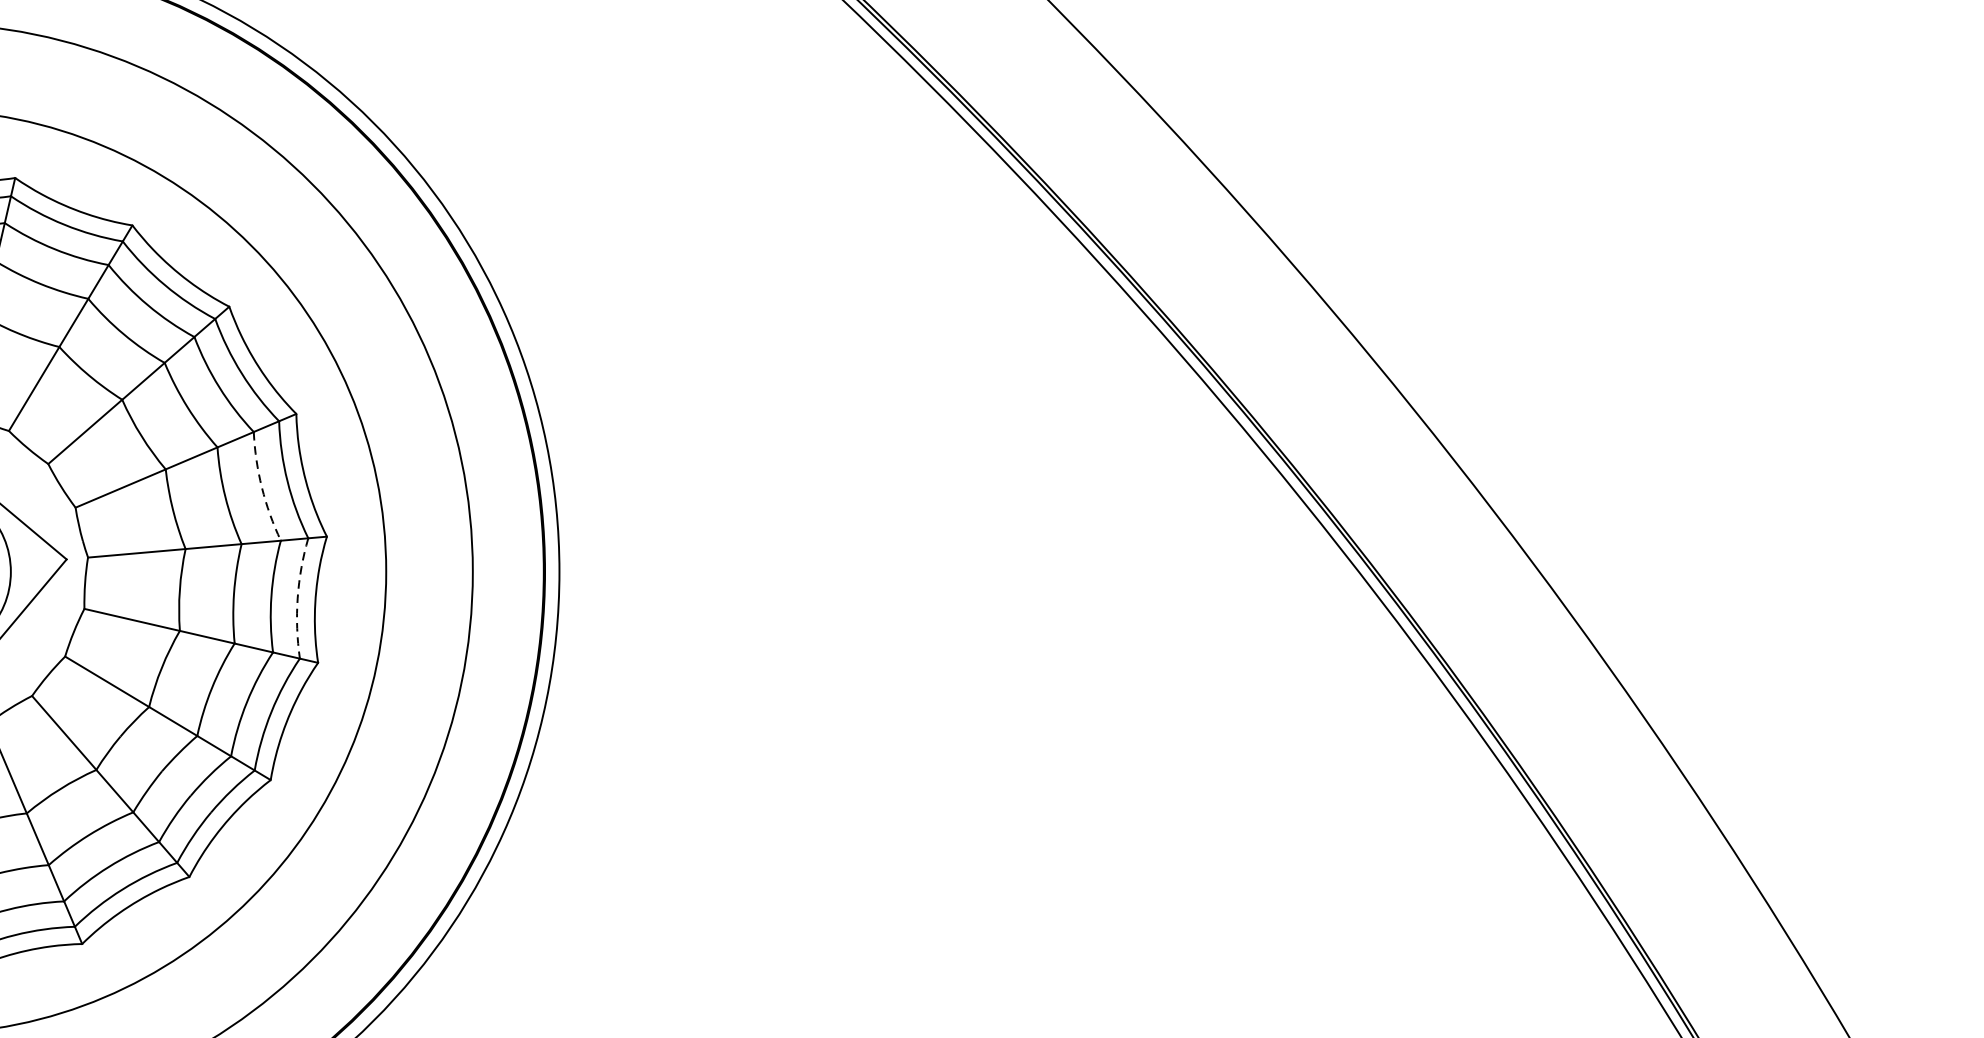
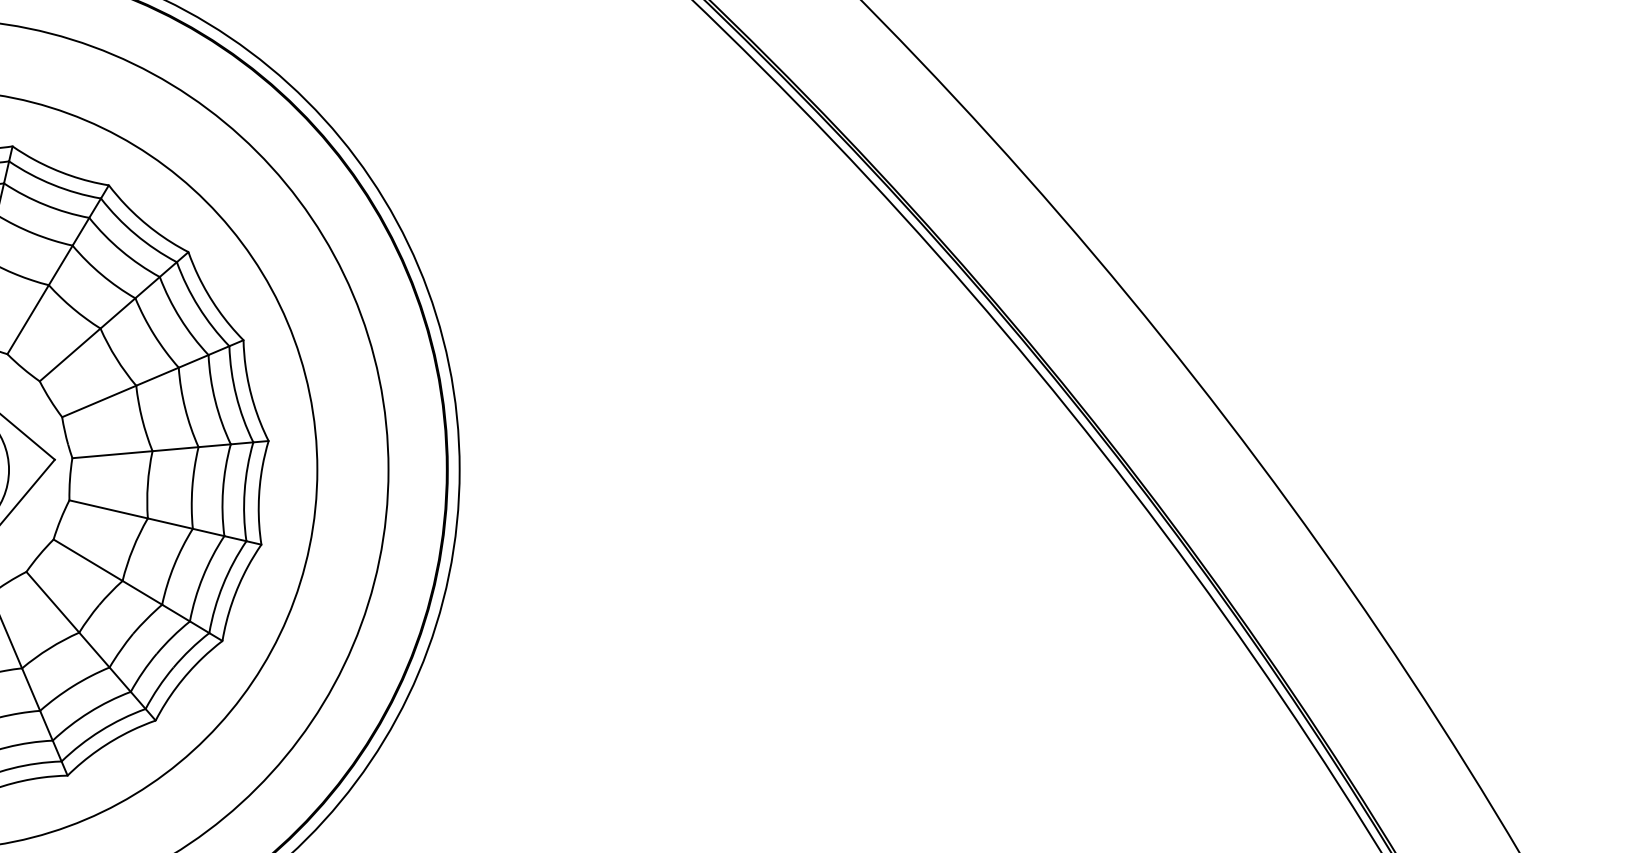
arc: (262, 487) -> (215, 400), dashed -> solid
arc: (297, 598) -> (244, 491), dashed -> solid

